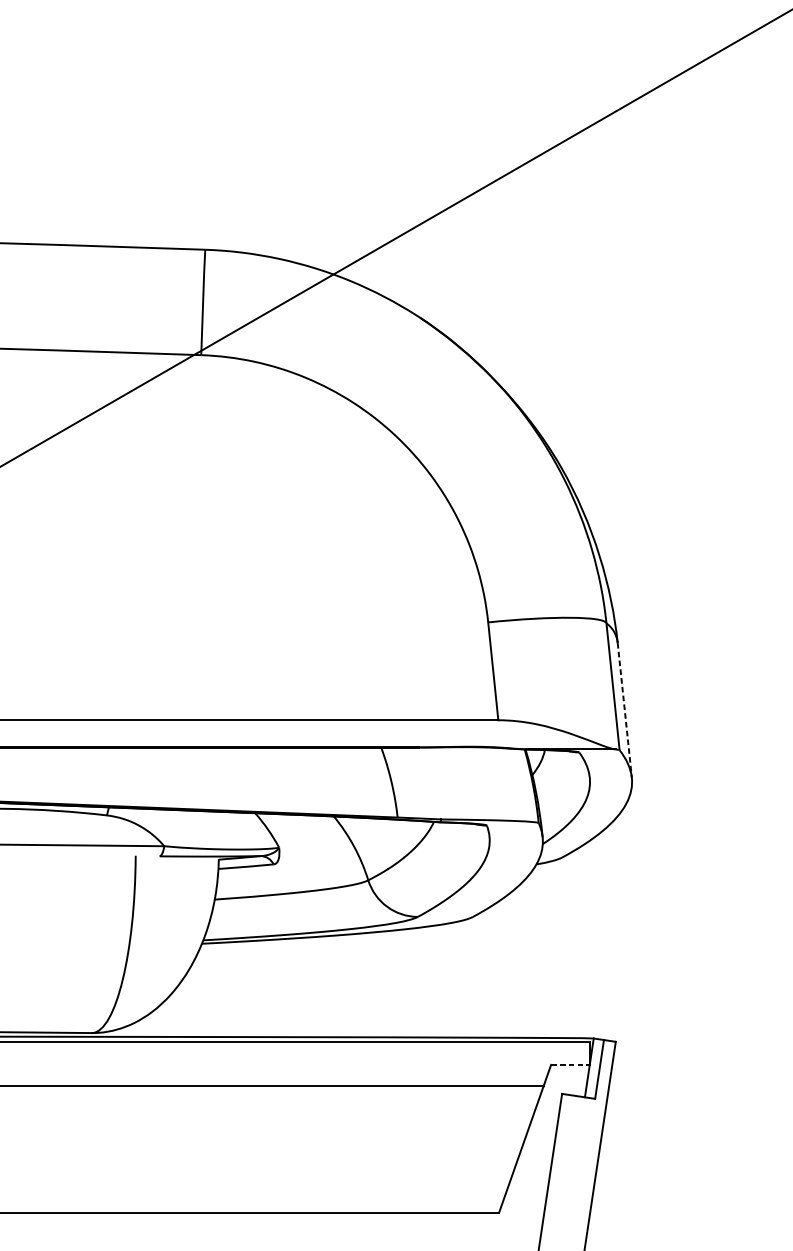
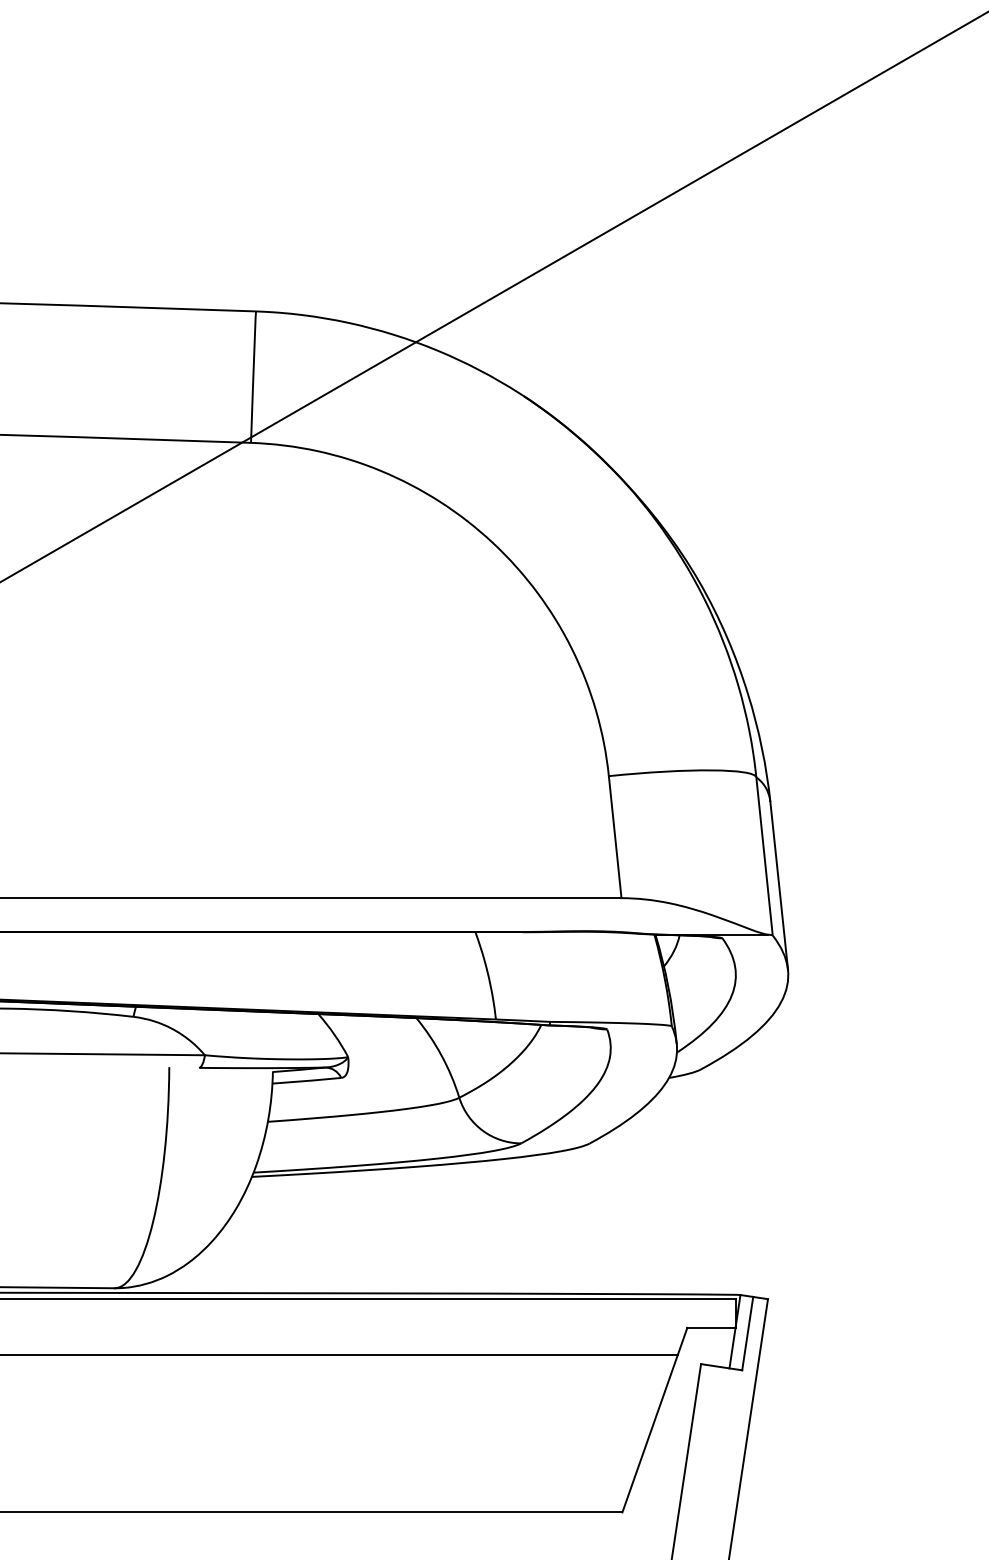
line: (625, 710) -> (779, 885), dashed -> solid
line: (570, 1064) -> (711, 1327), dashed -> solid

